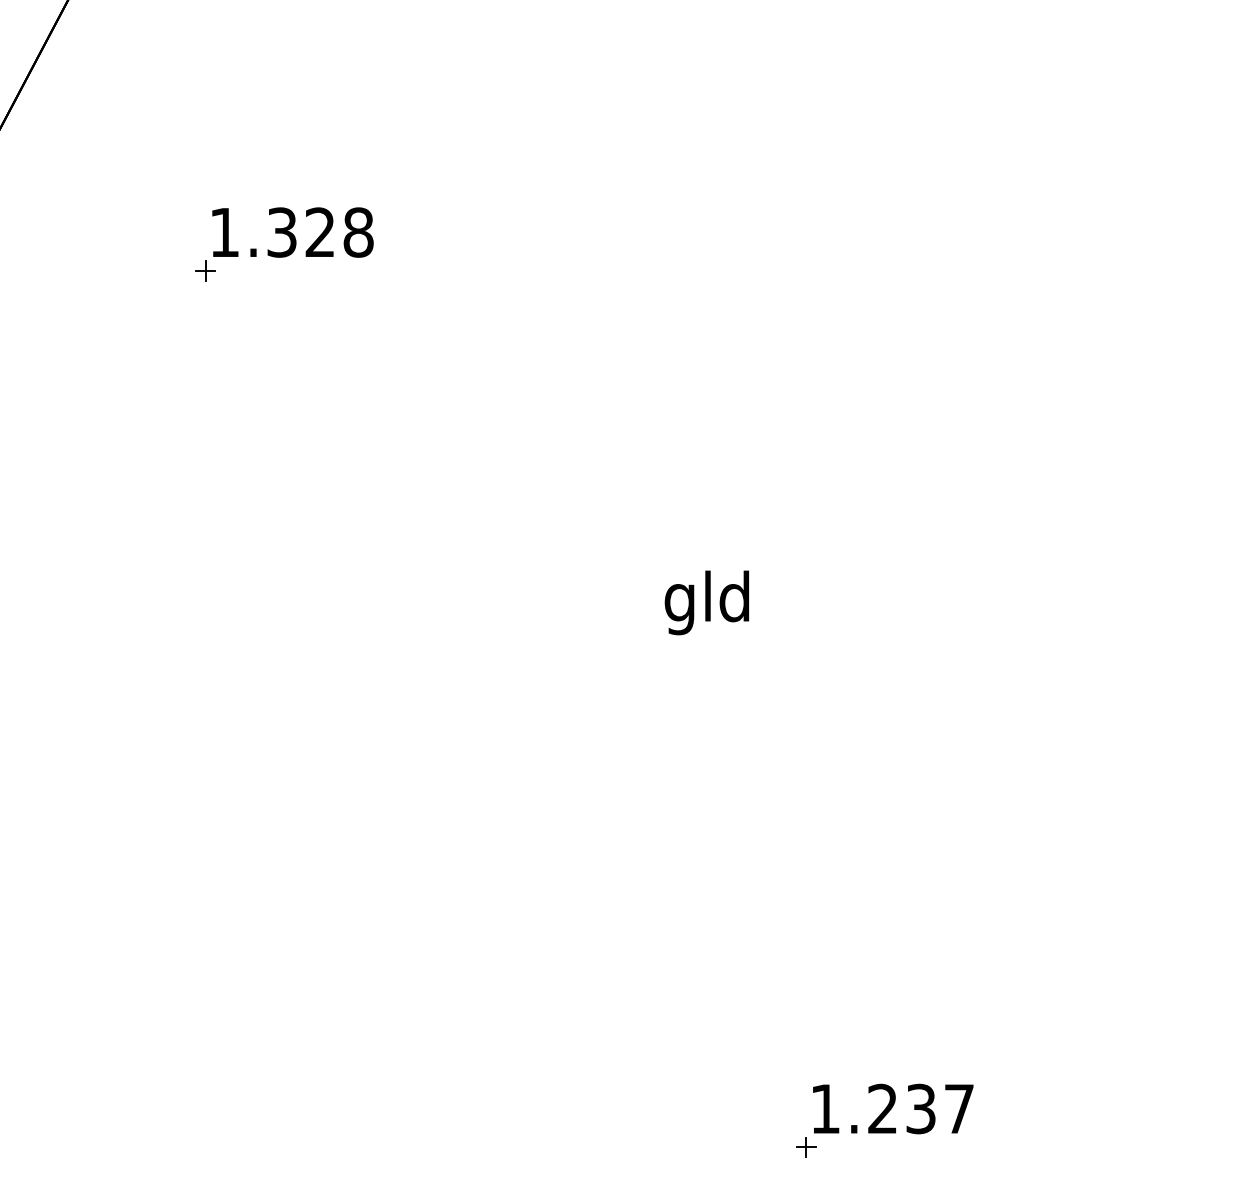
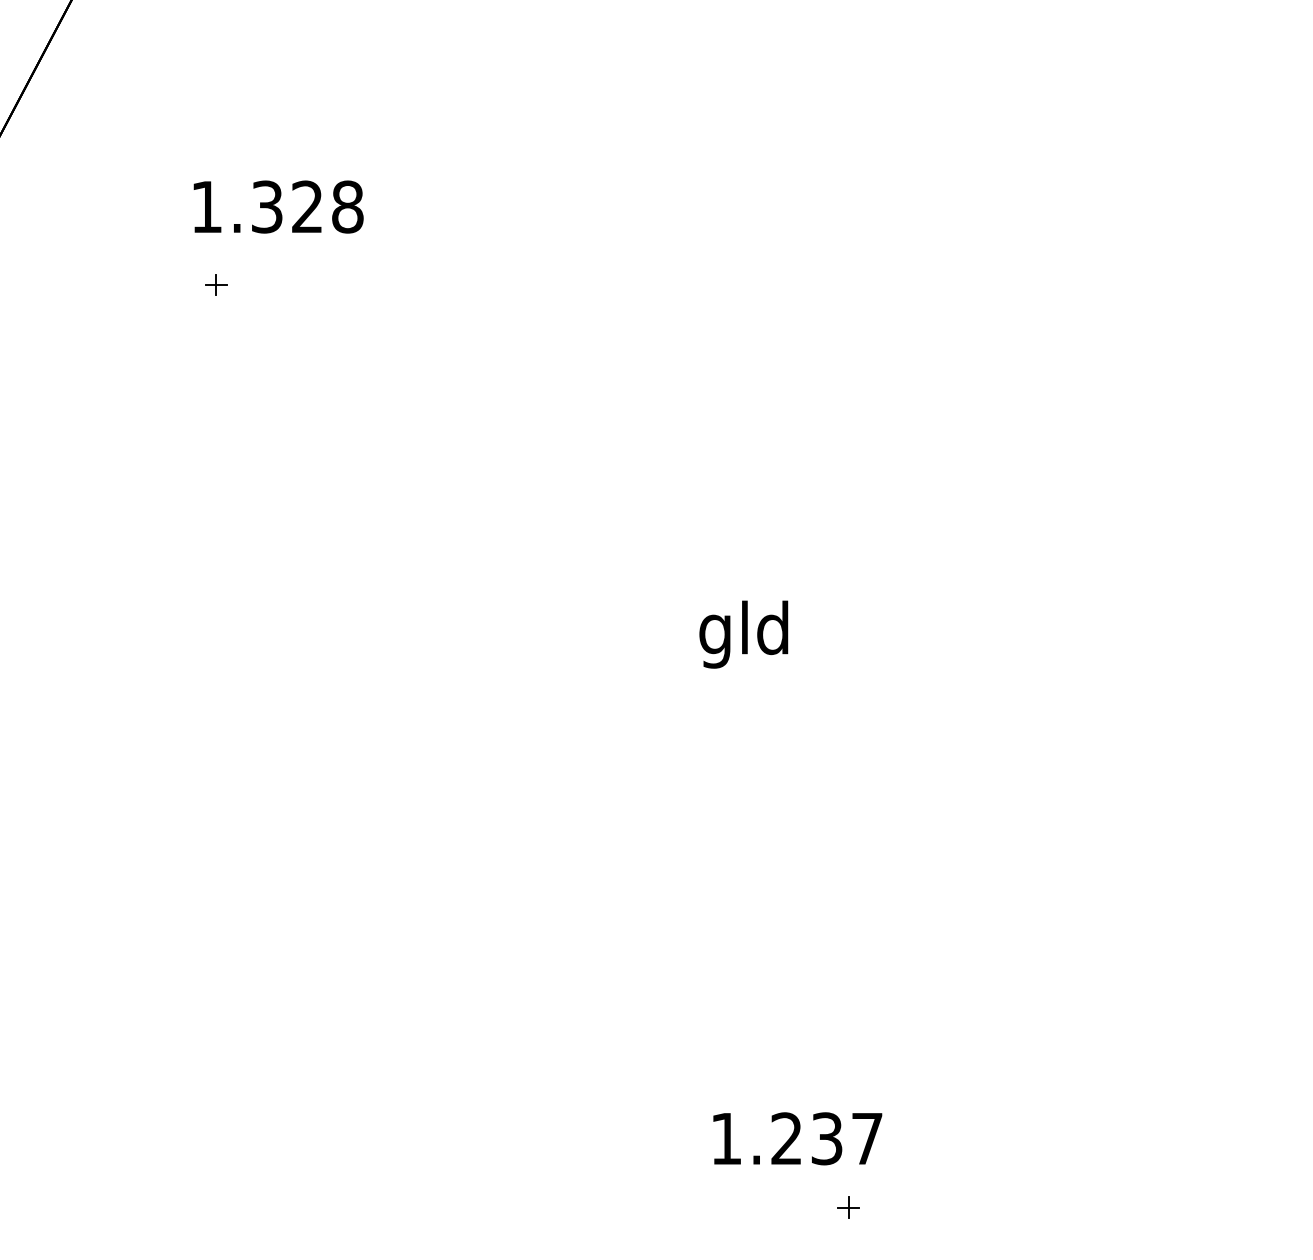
text: (292, 232) -> (278, 206), moved
text: (893, 1108) -> (798, 1138), moved

